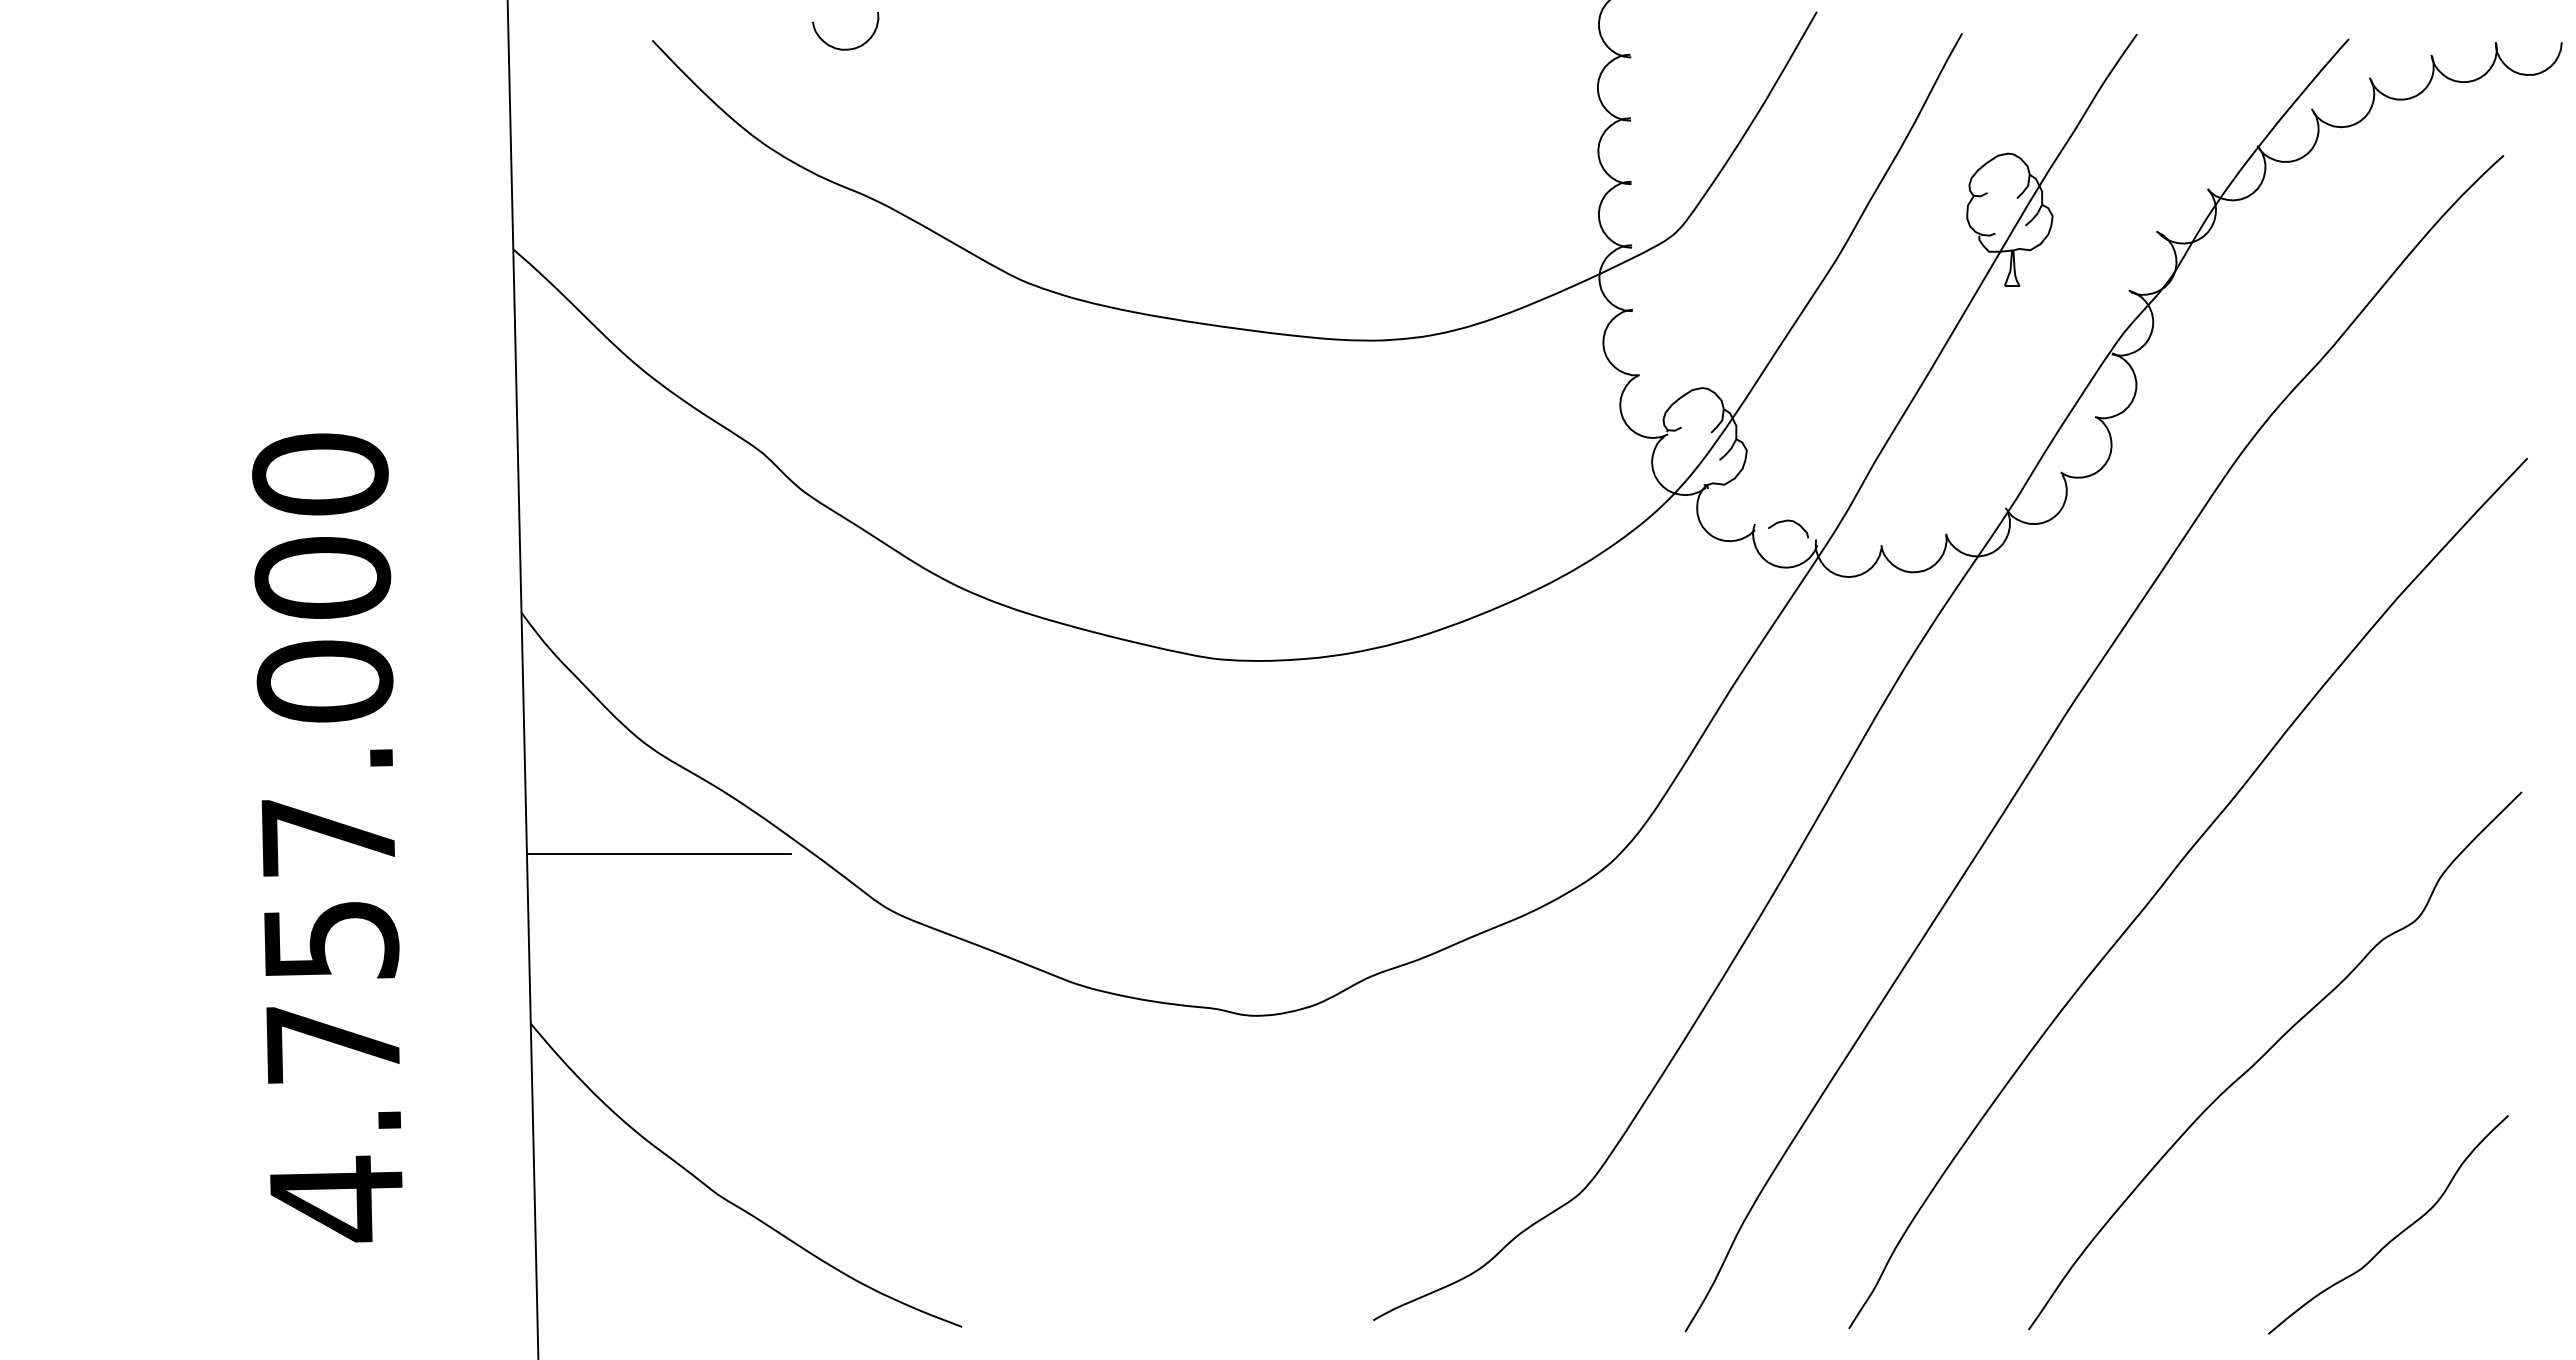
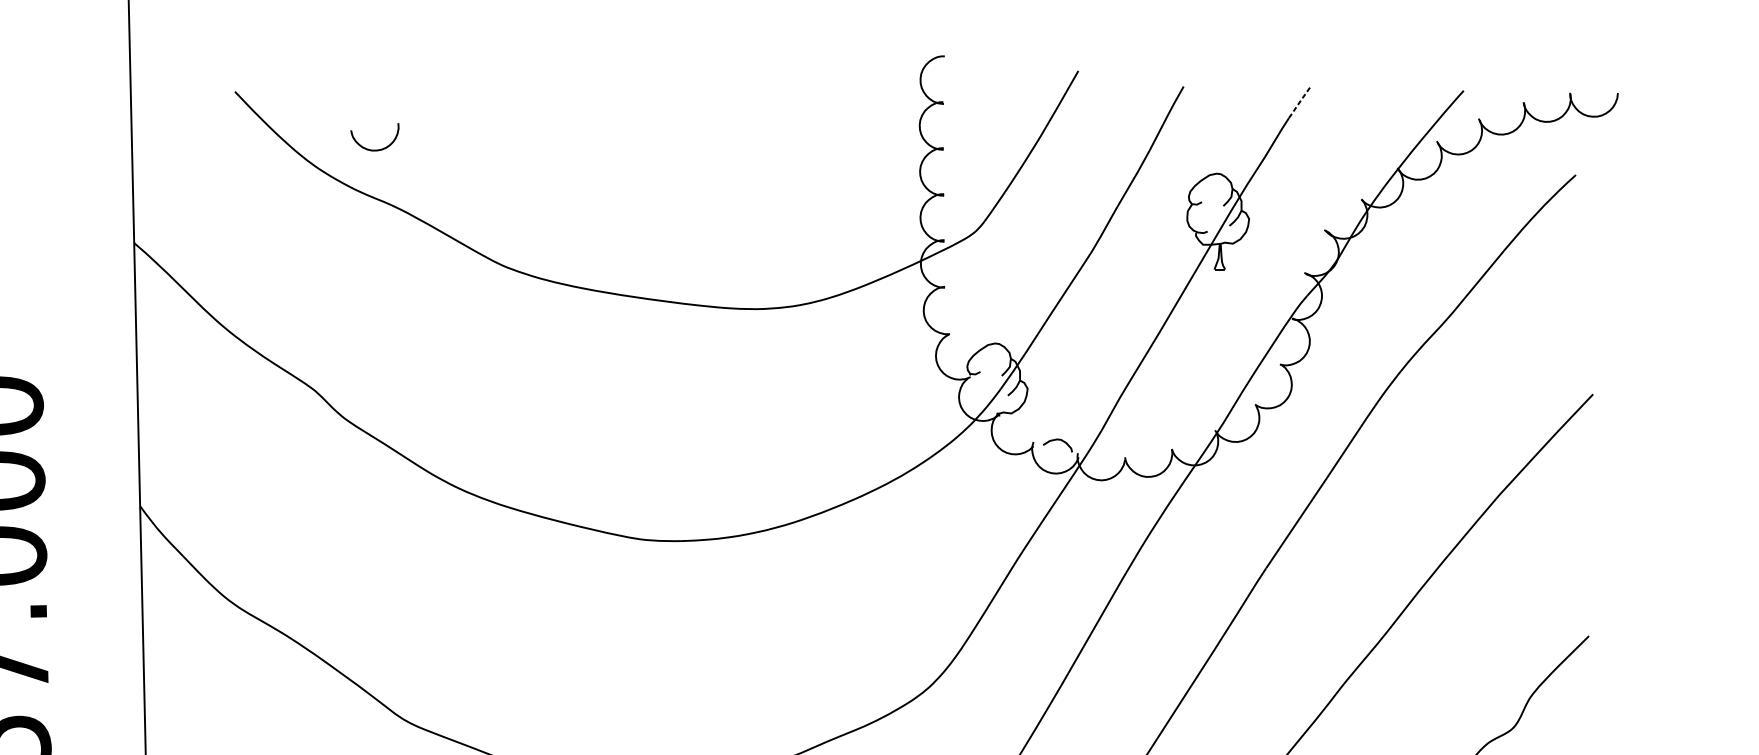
curve: (845, 48) -> (374, 149), moved
line: (2122, 55) -> (1299, 102), solid -> dashed
line: (658, 854) -> (239, 681), removed

